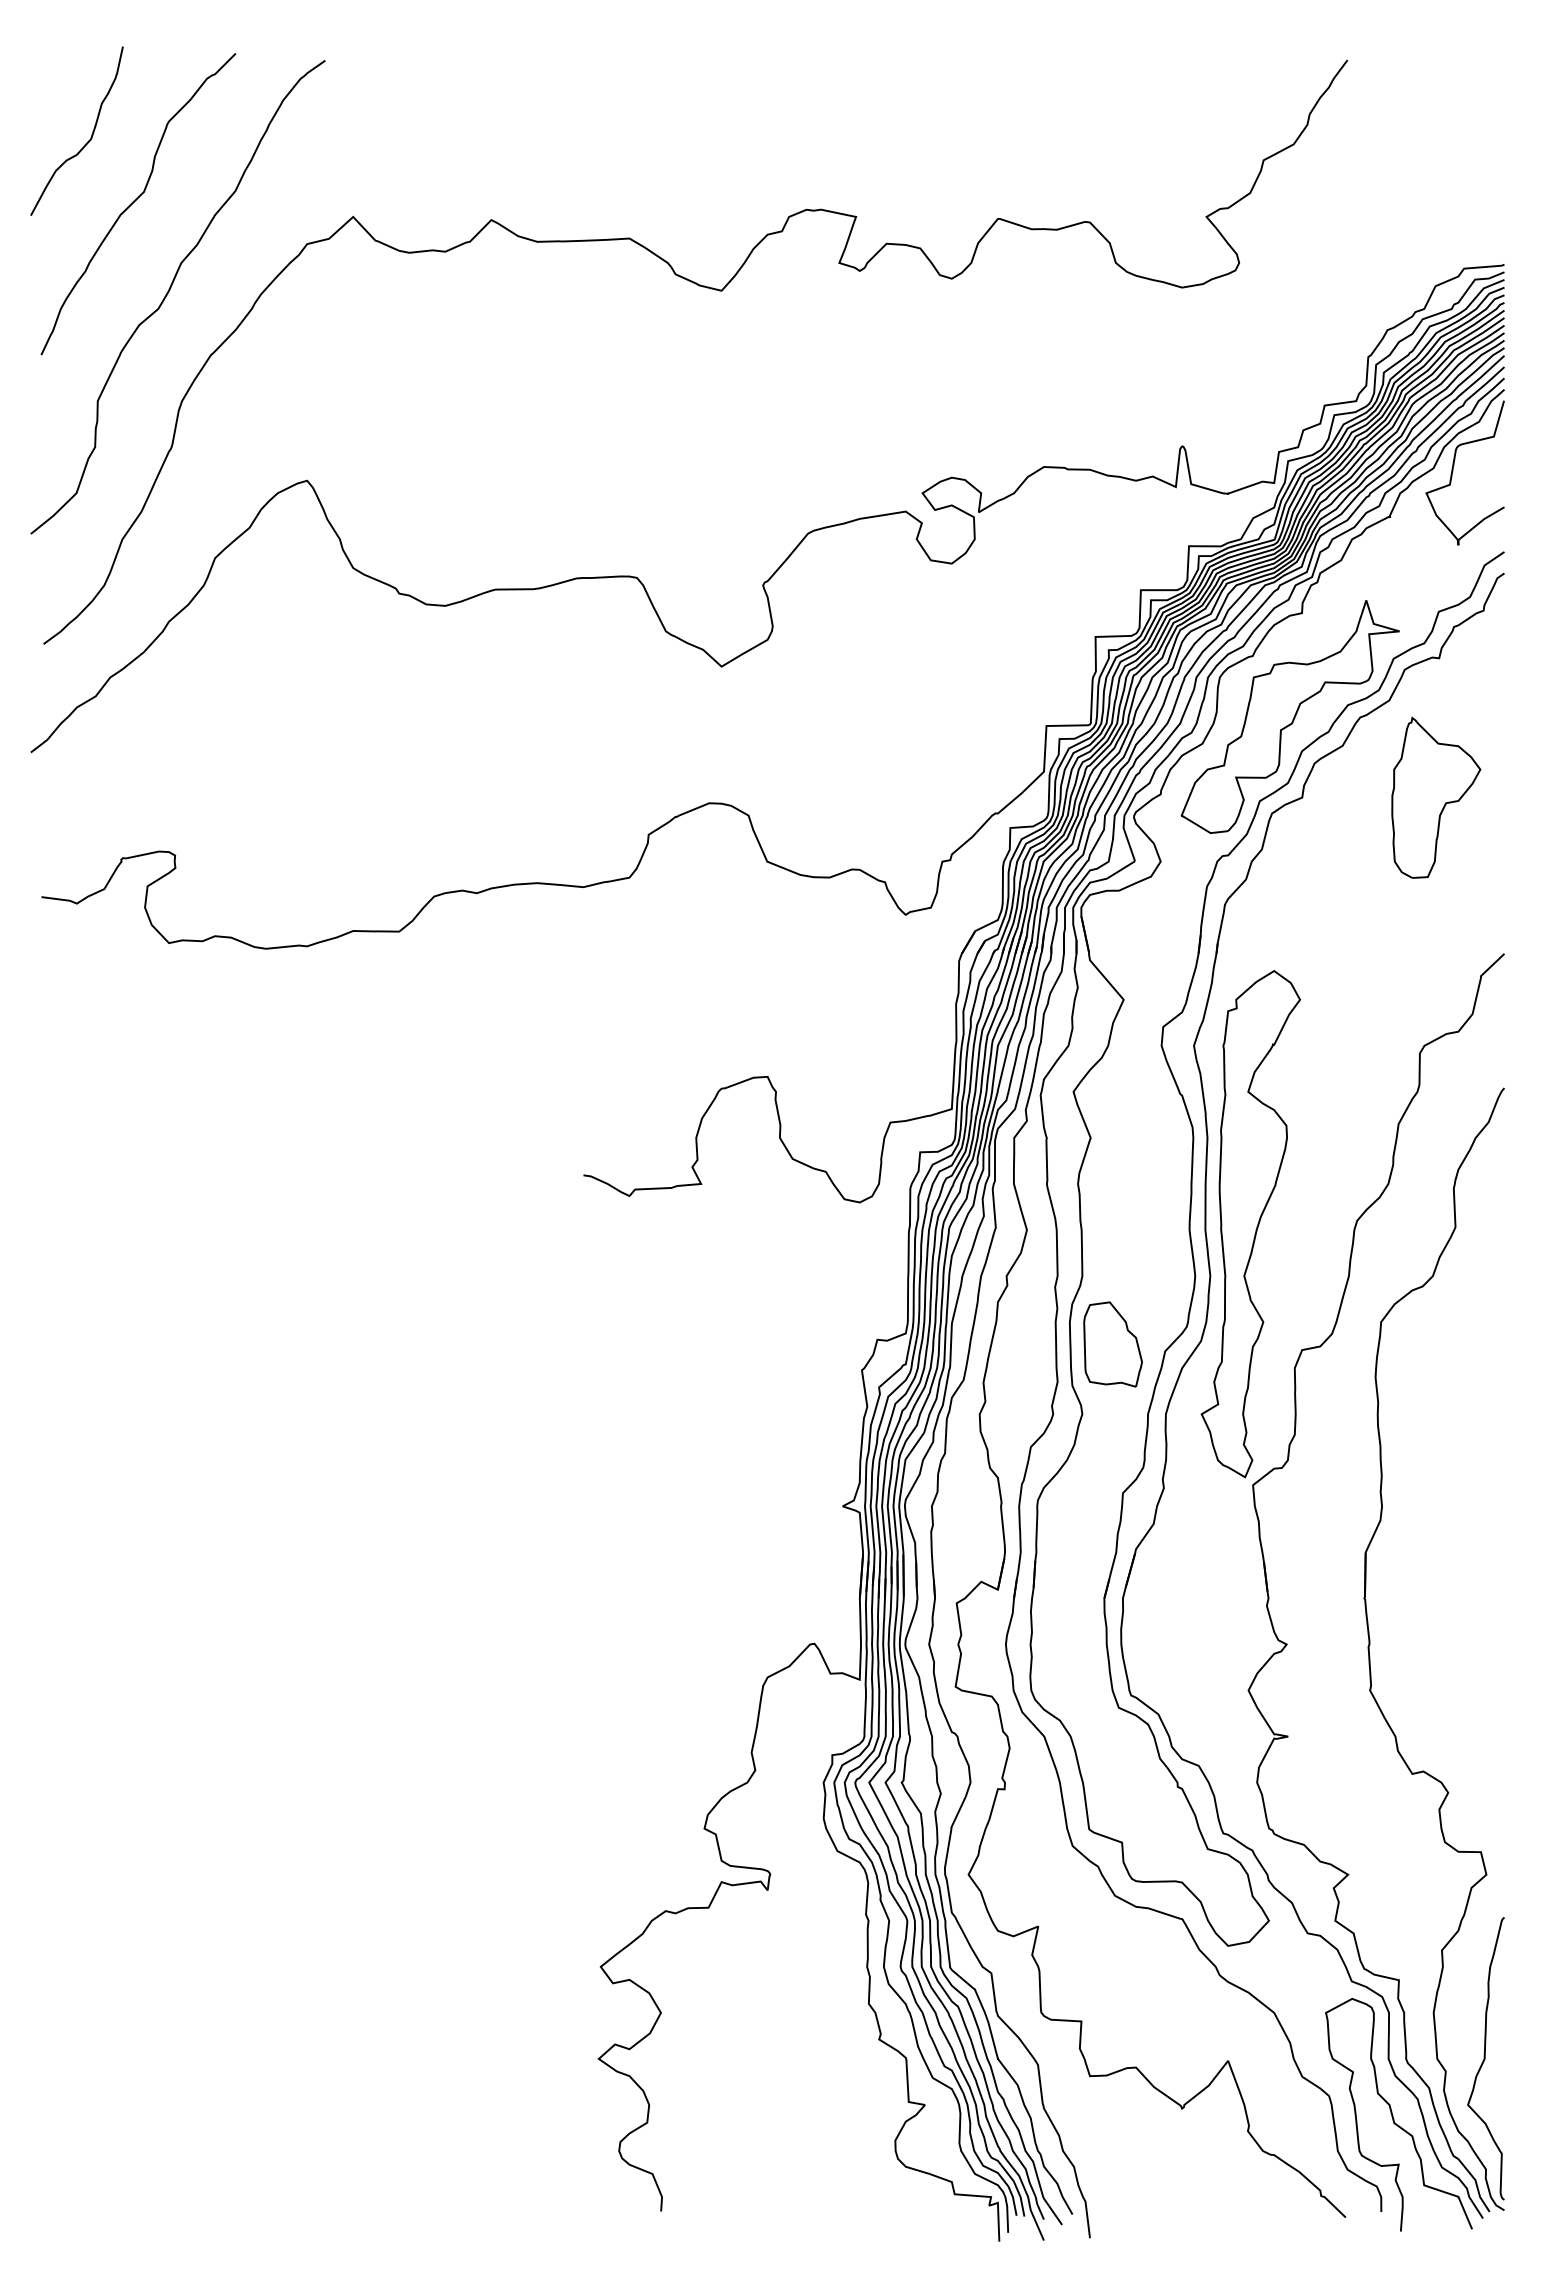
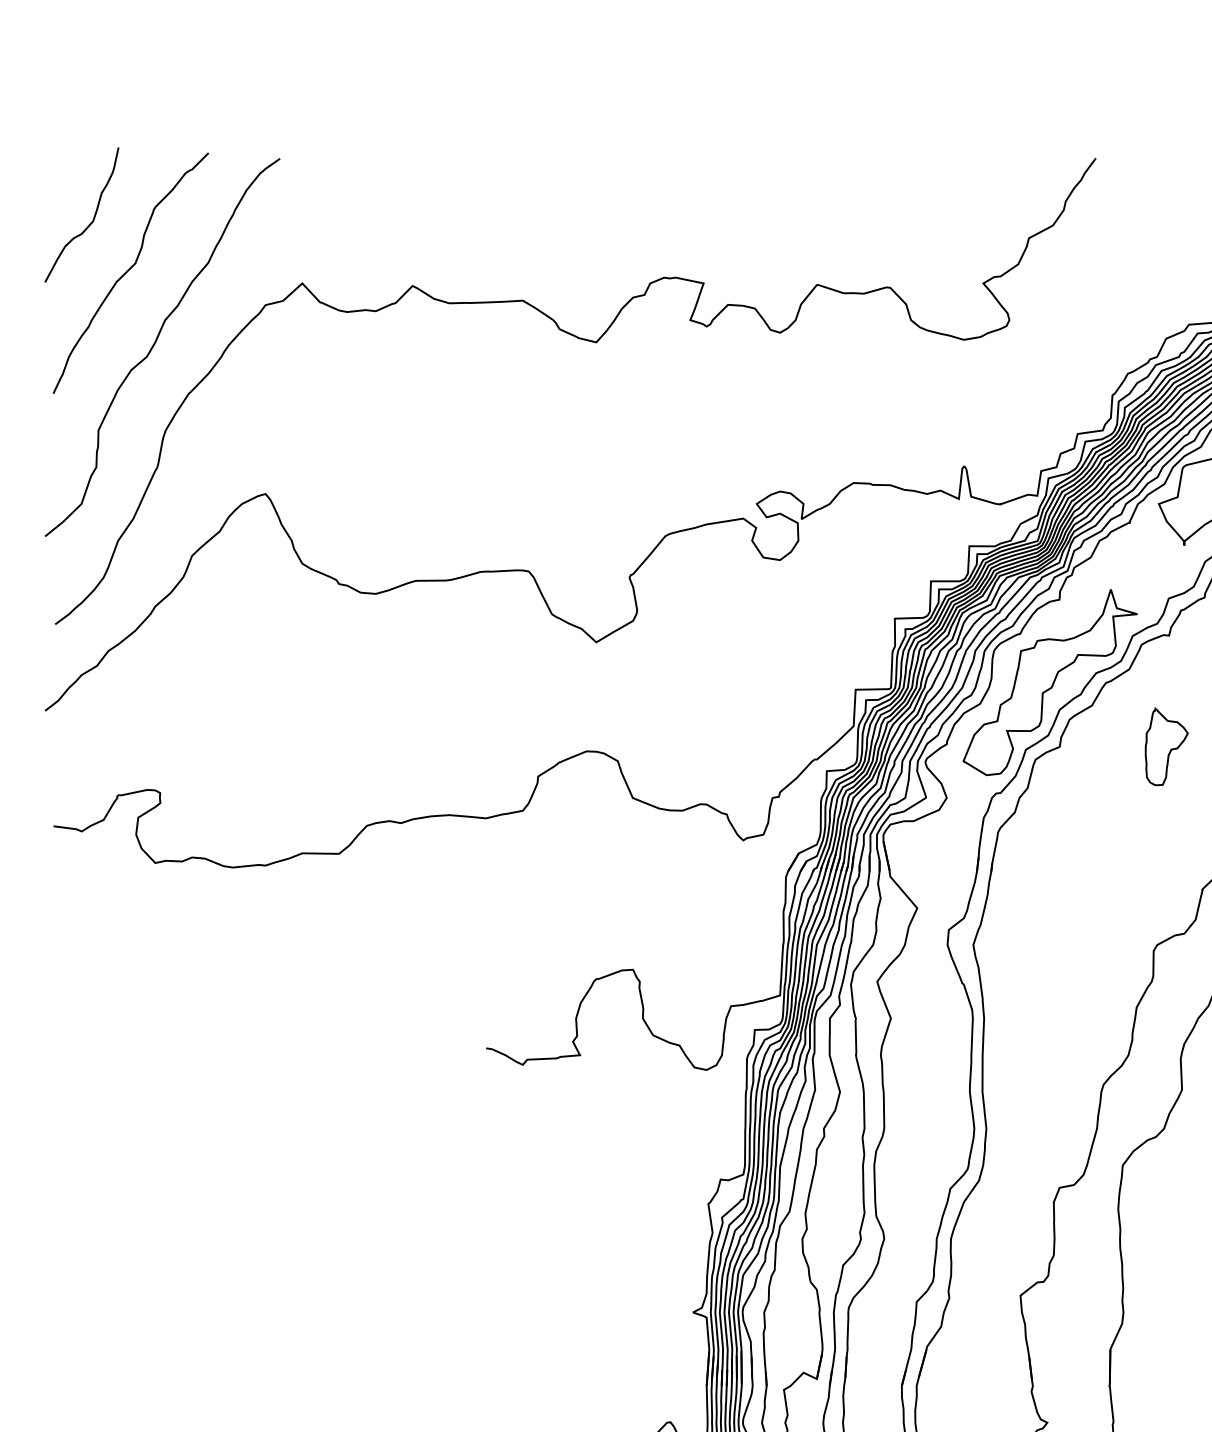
part: (1436, 797) -> (1166, 746), size x0.6
part: (1250, 1224) -> (1018, 1087), removed
part: (1112, 1344) -> (908, 1183), removed

